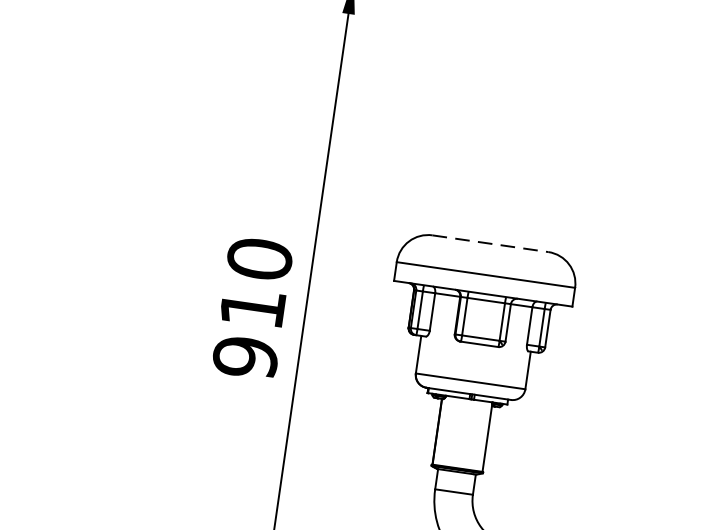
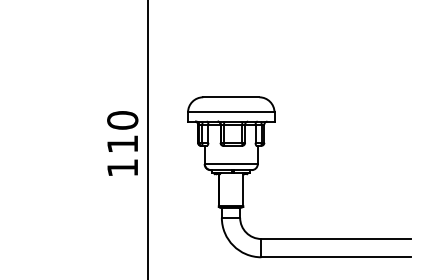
line: (490, 244) -> (231, 97), dashed -> solid
text: (245, 356) -> (122, 167), 910 -> 110

